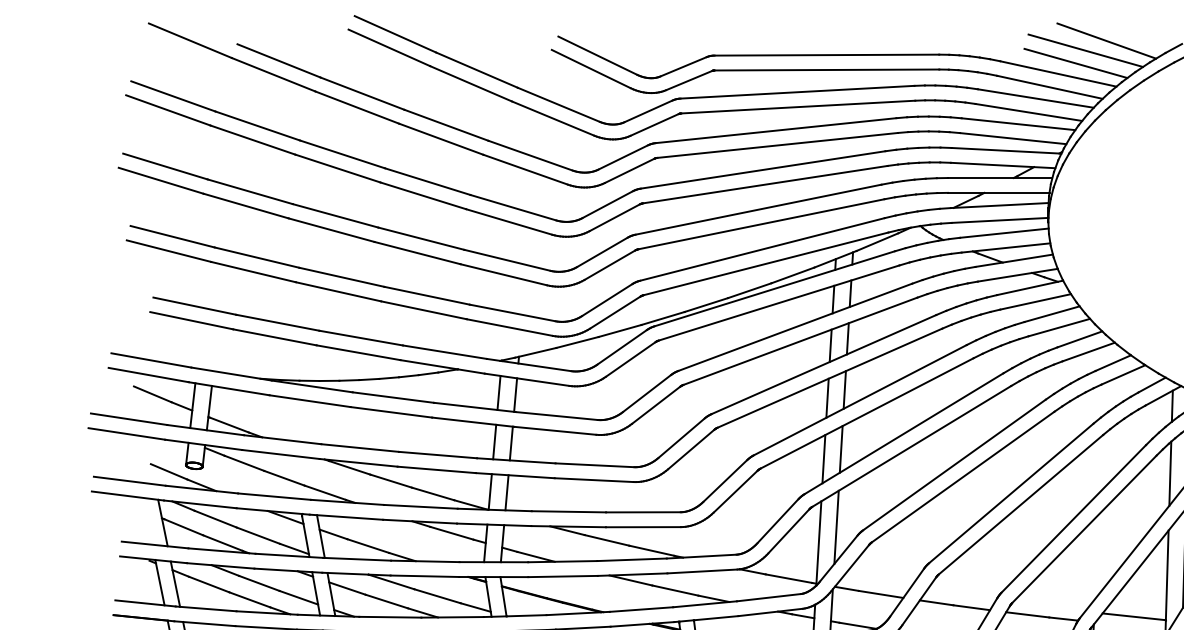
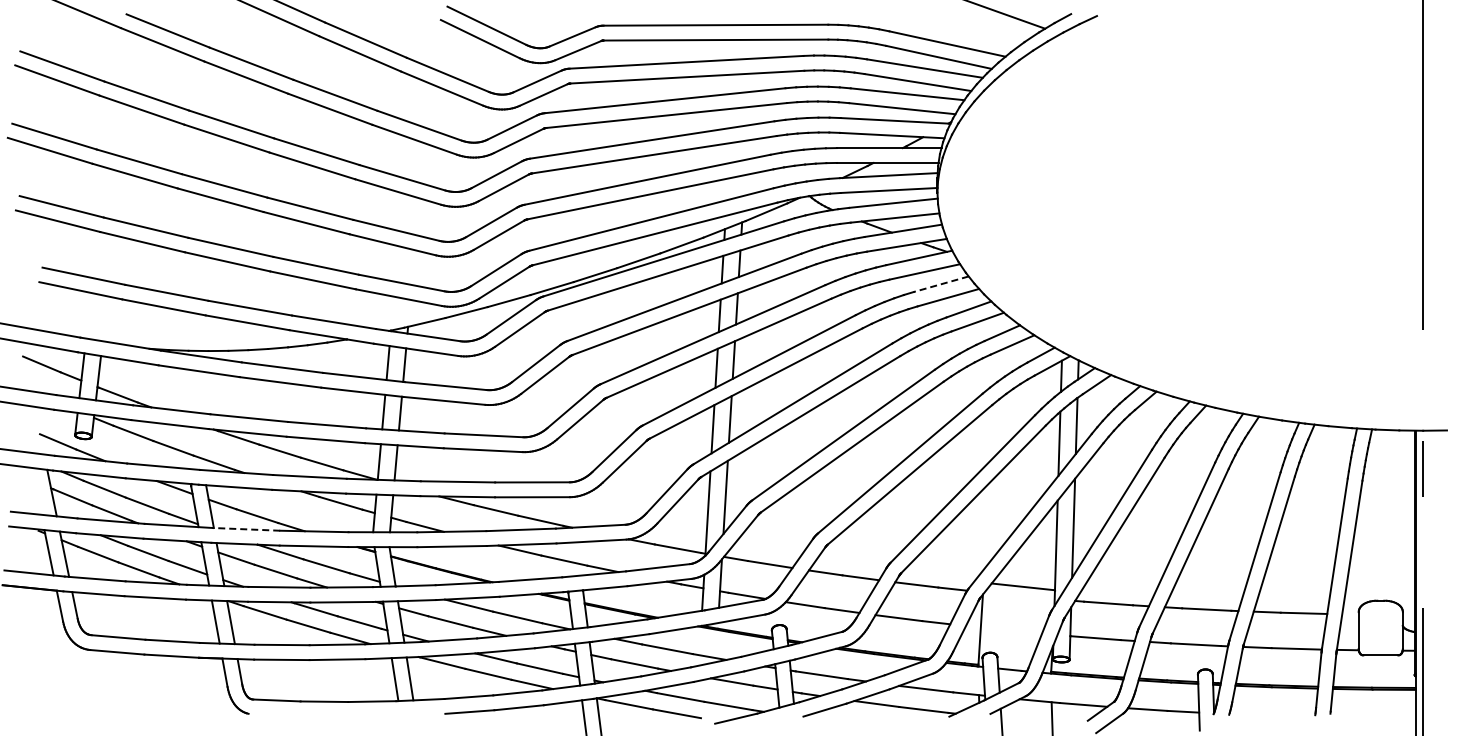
line: (1085, 50) -> (974, 20), removed
line: (1075, 63) -> (964, 33), removed
line: (1052, 314) -> (941, 284), solid -> dashed
line: (356, 559) -> (245, 529), solid -> dashed

